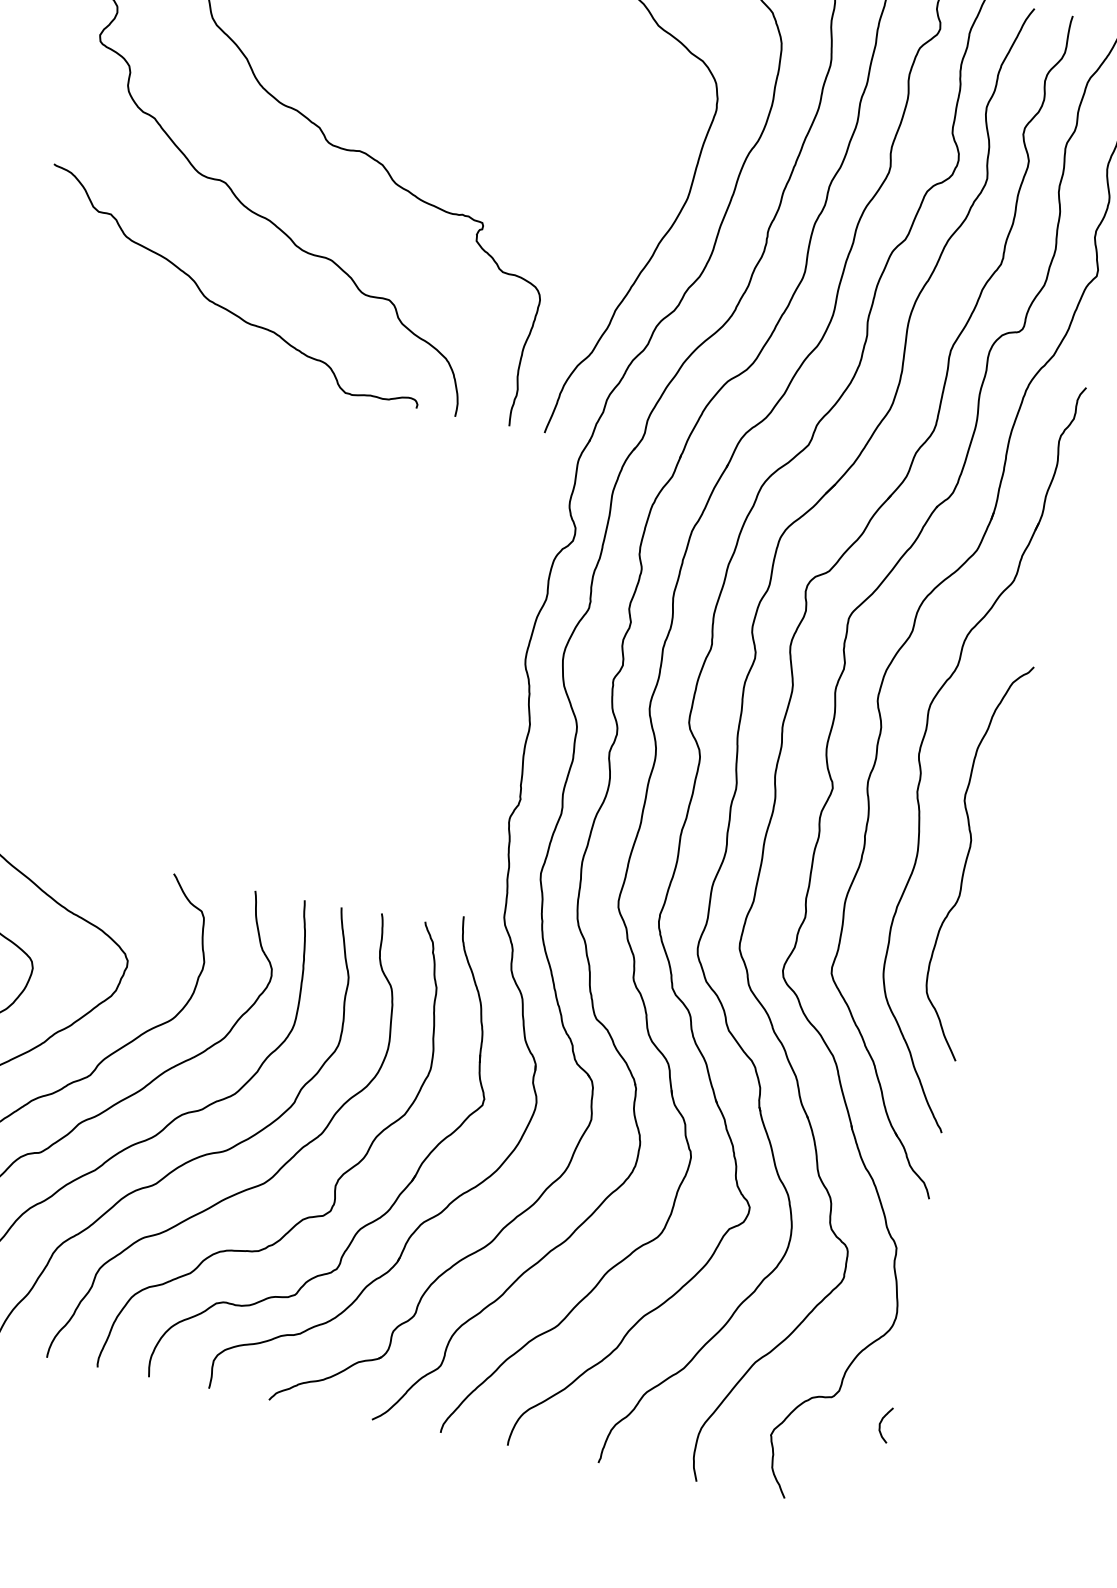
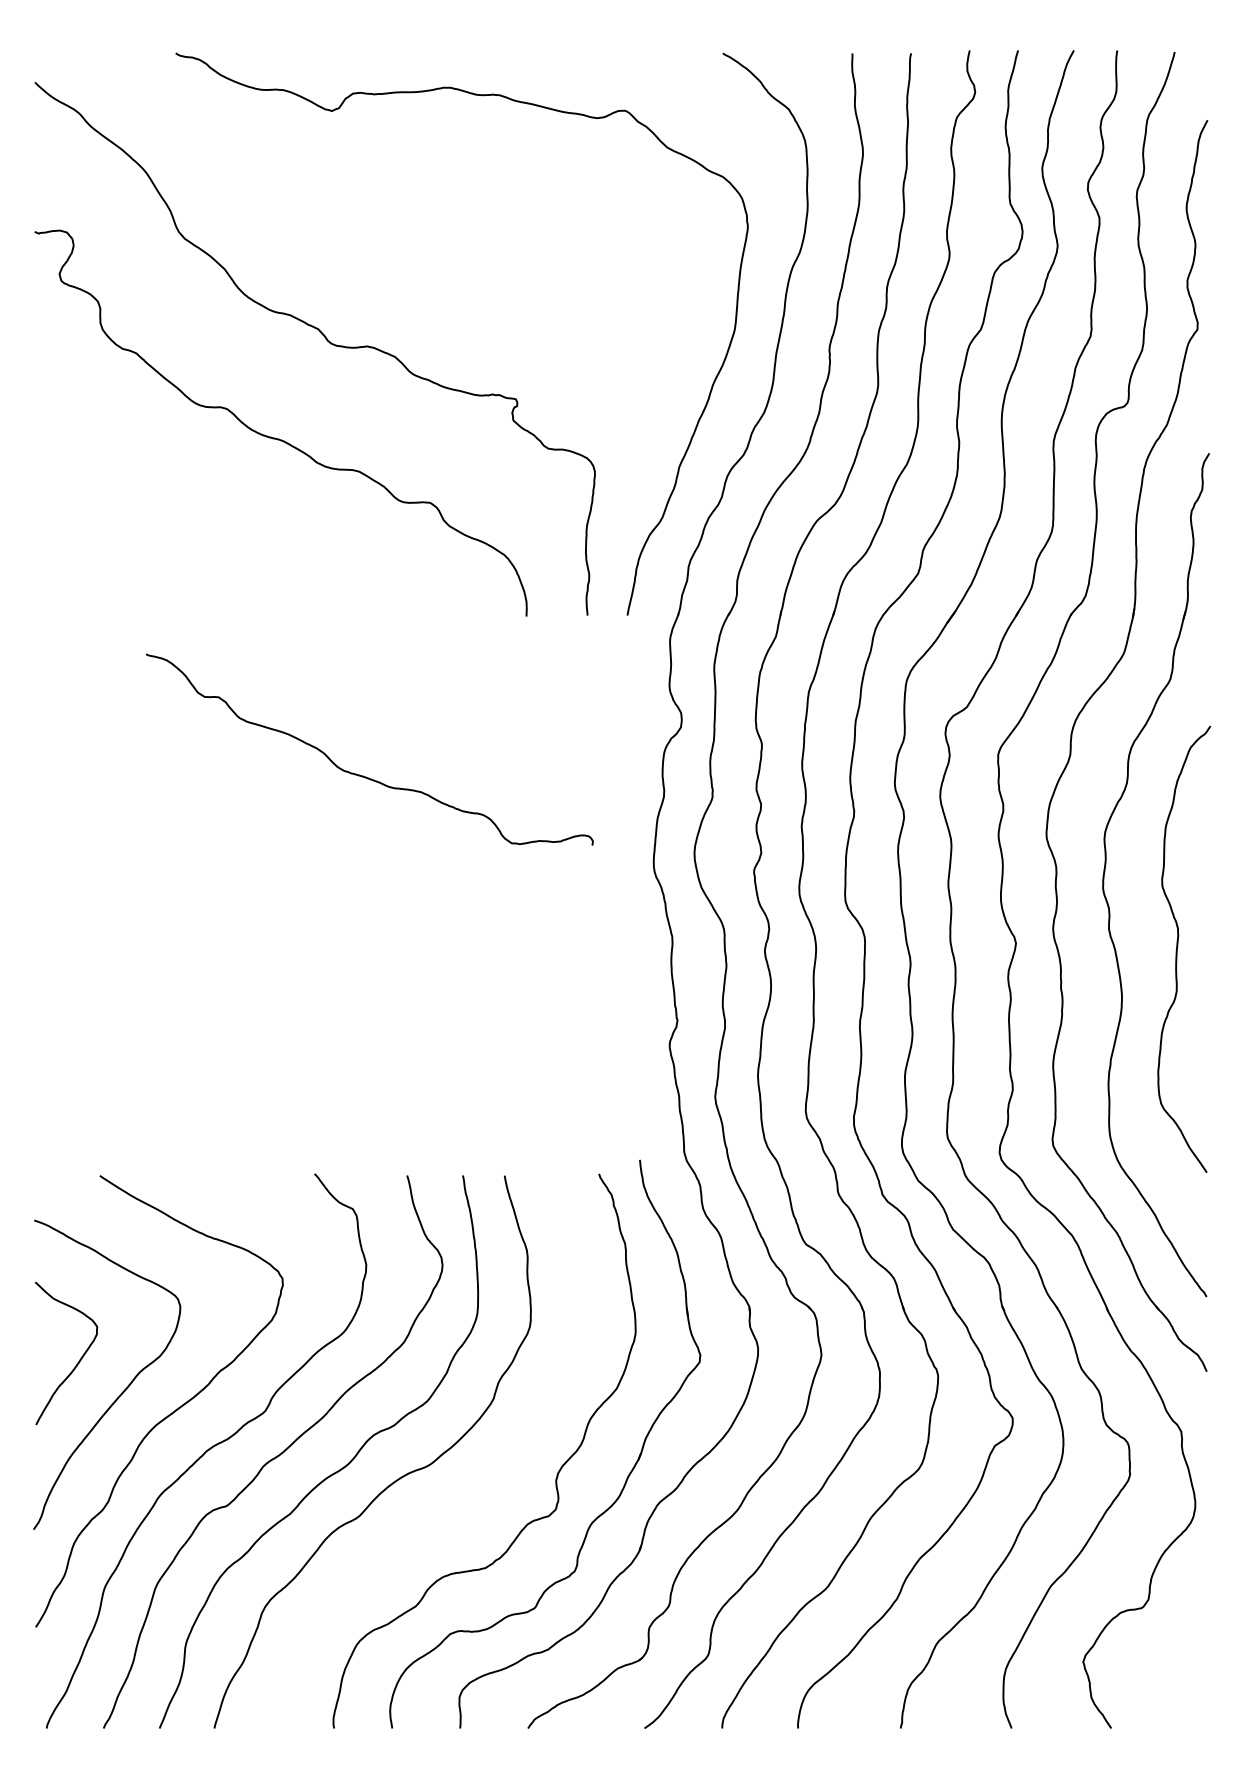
curve: (223, 306) -> (360, 774), moved
curve: (968, 856) -> (1178, 946), moved
curve: (246, 1188) -> (459, 1502), removed
curve: (881, 1422) -> (1201, 1625), removed

